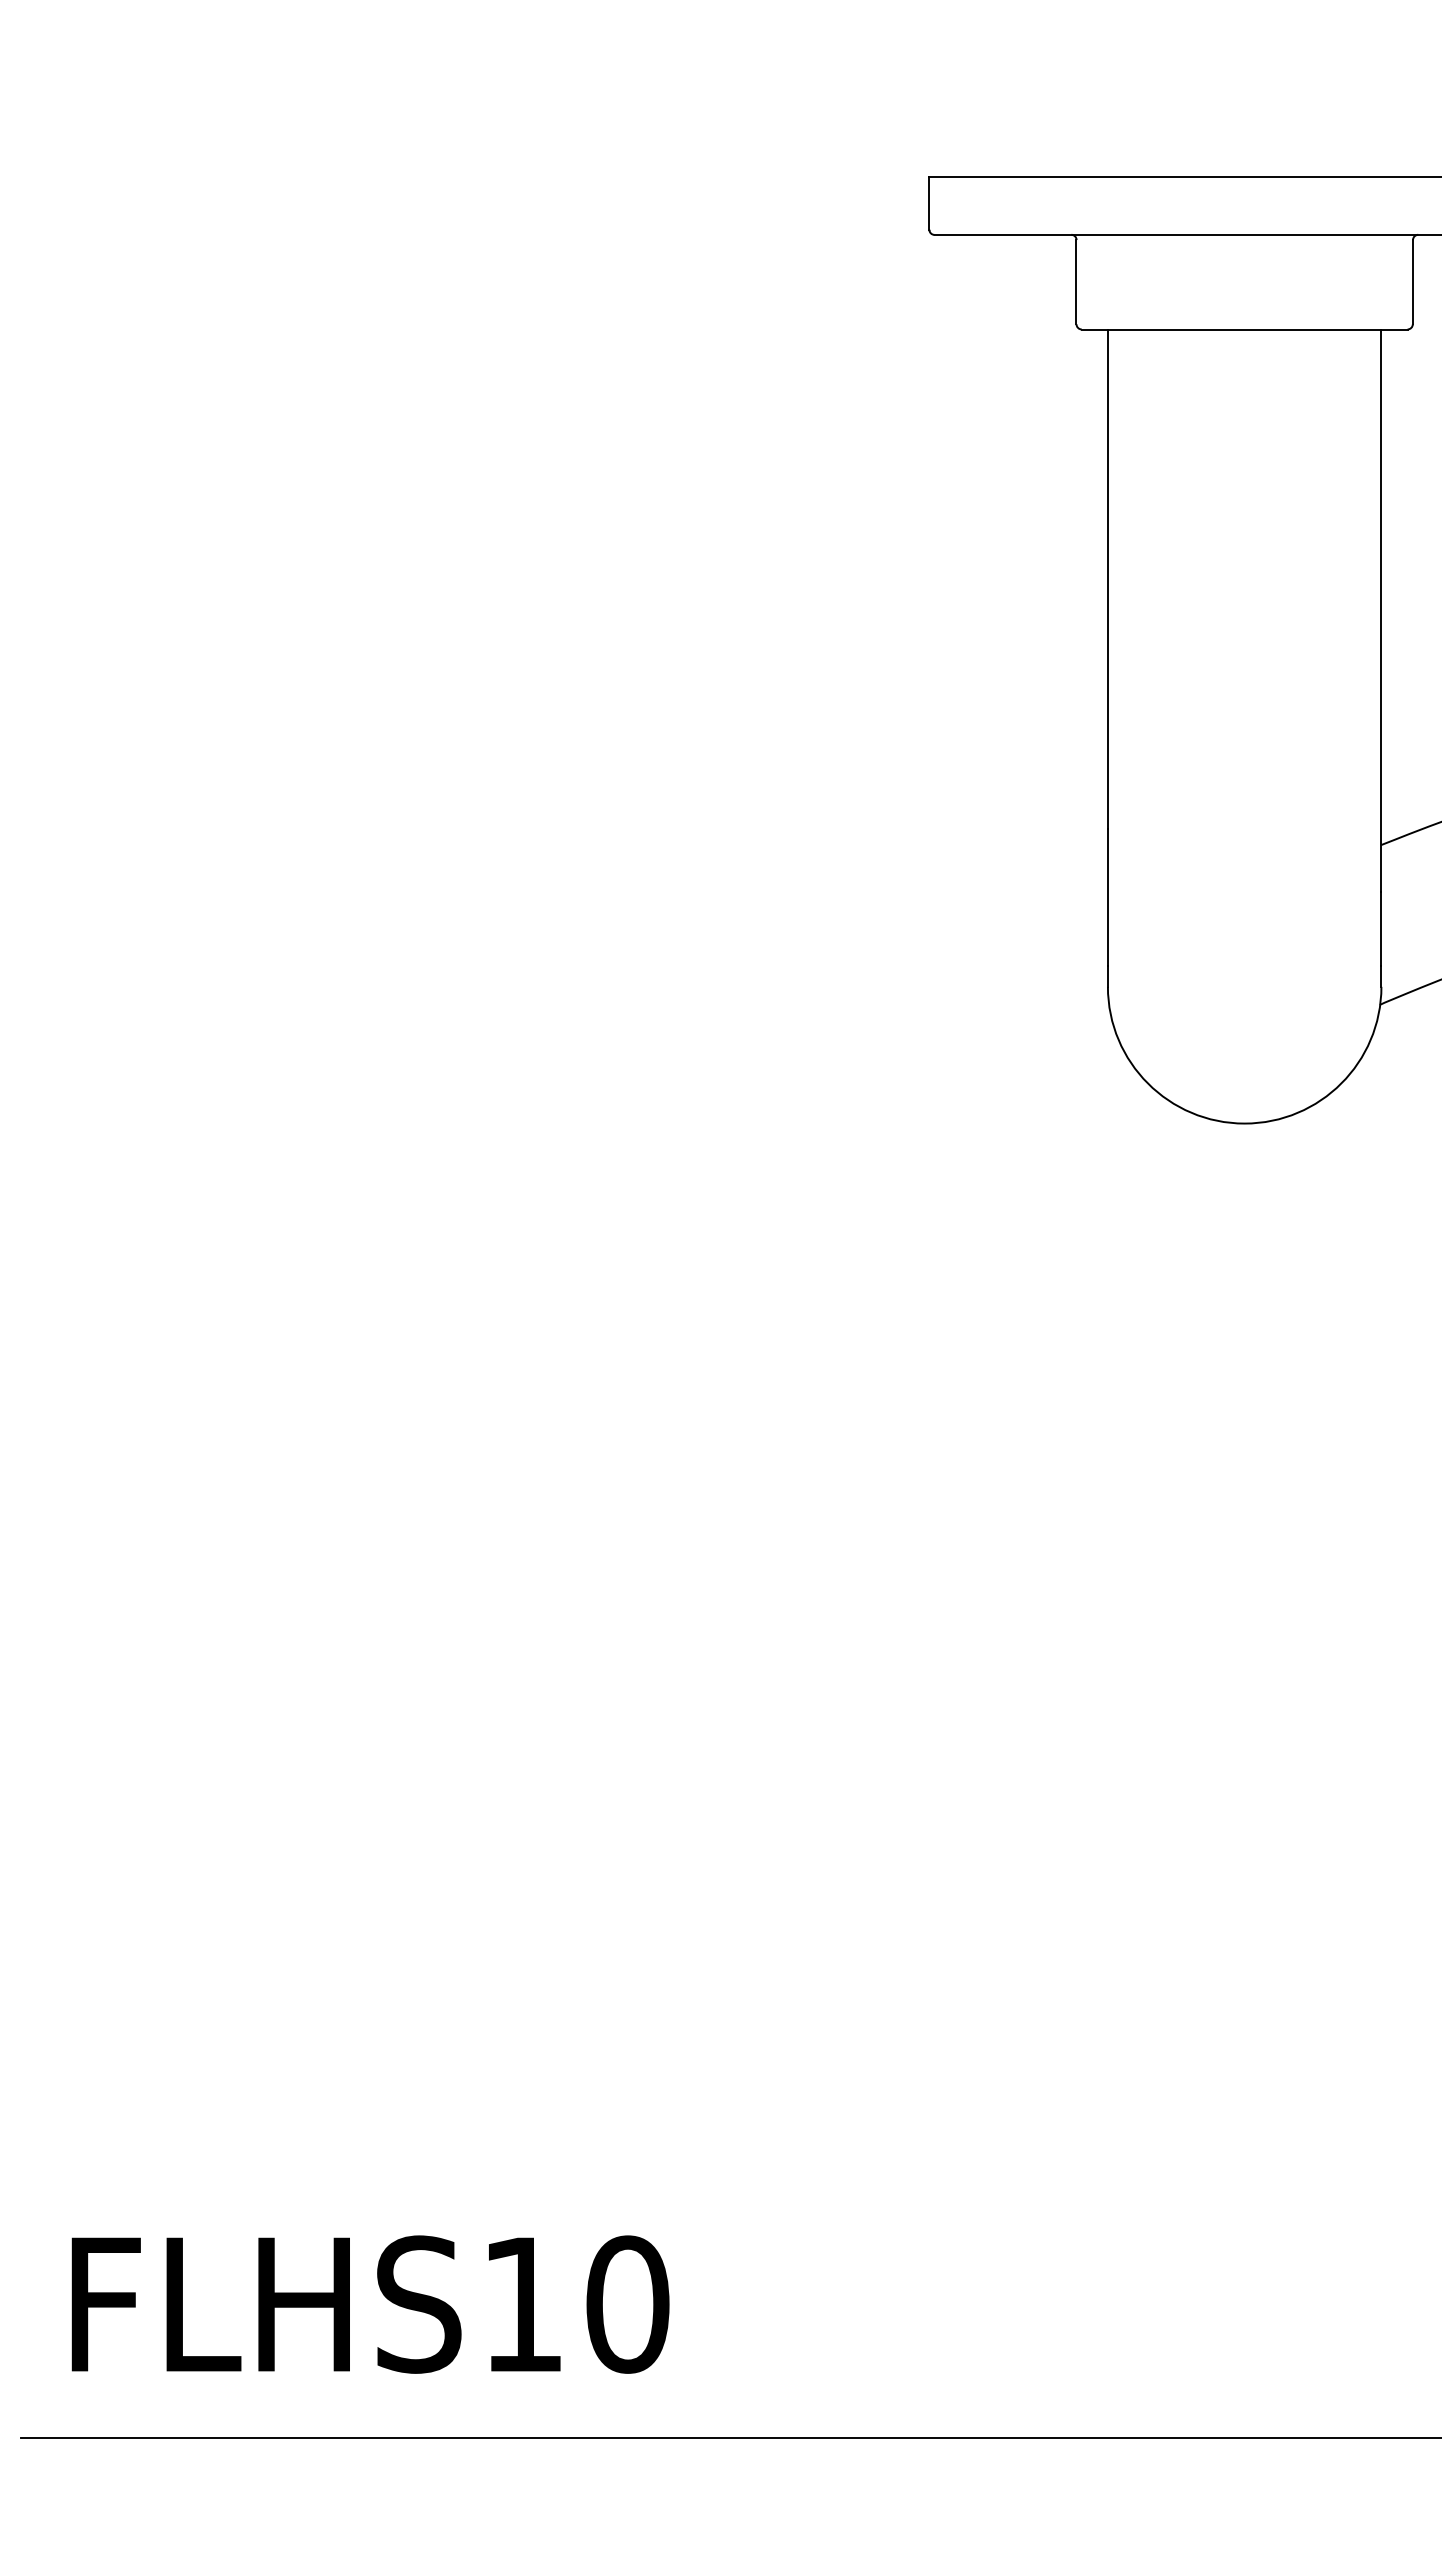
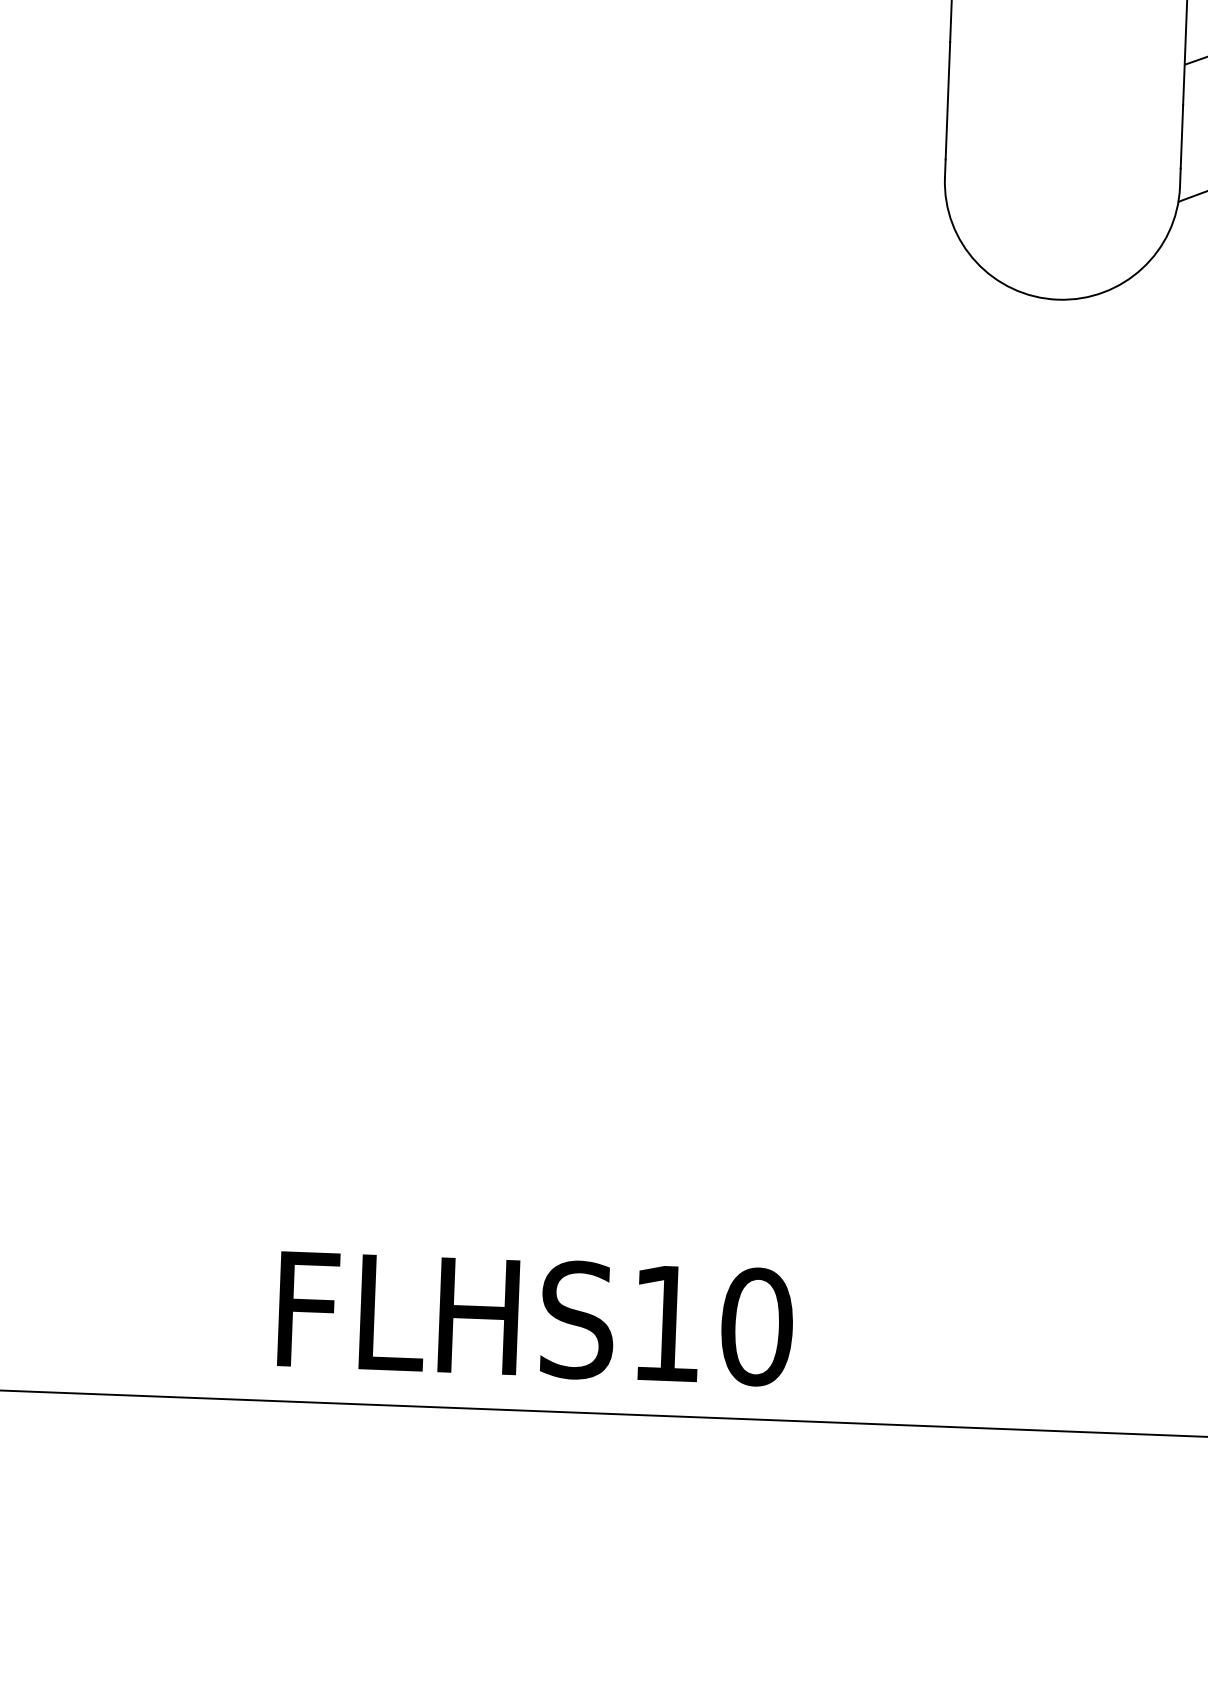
text: (370, 2304) -> (535, 1318), moved

